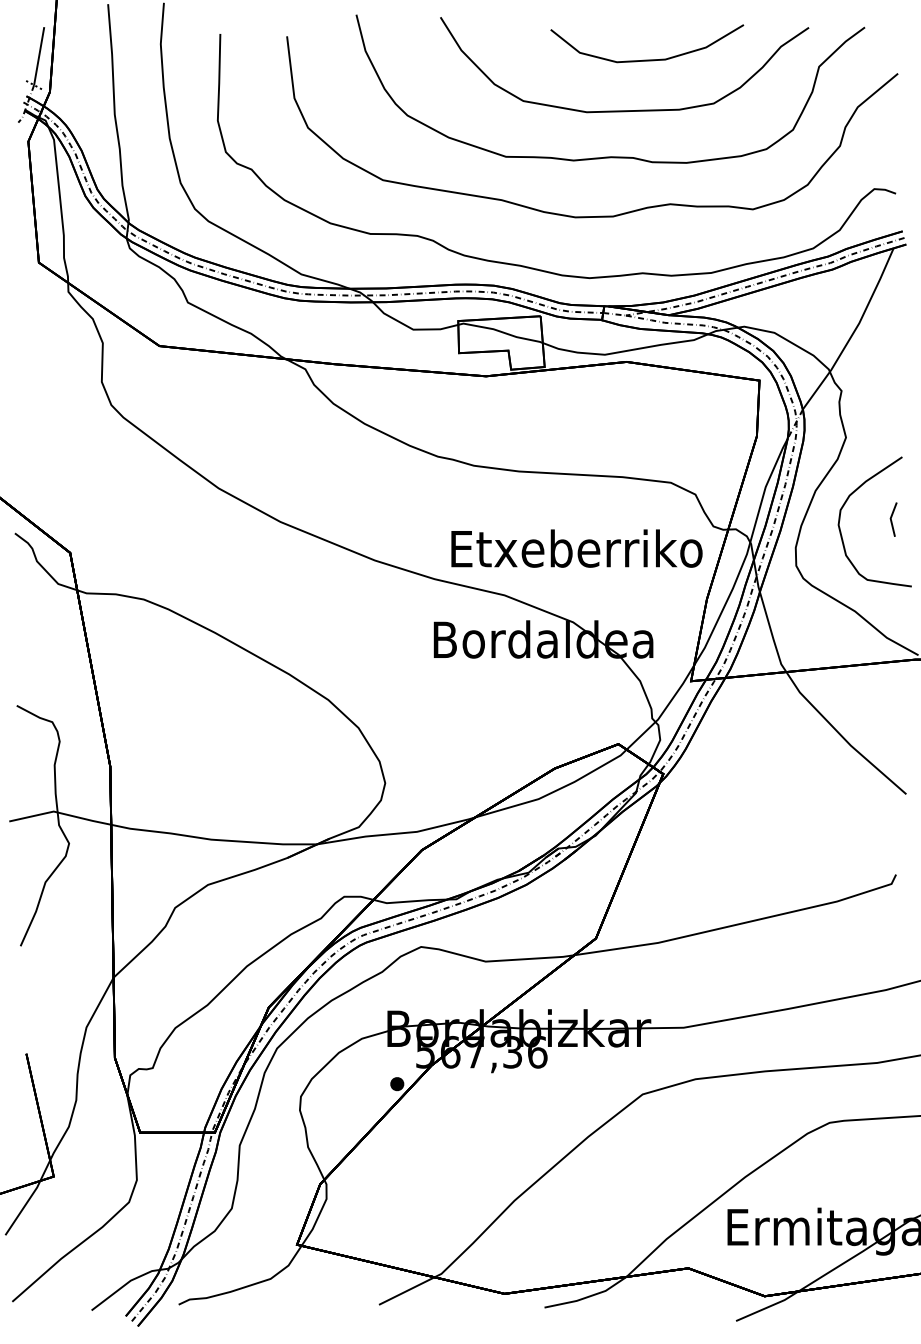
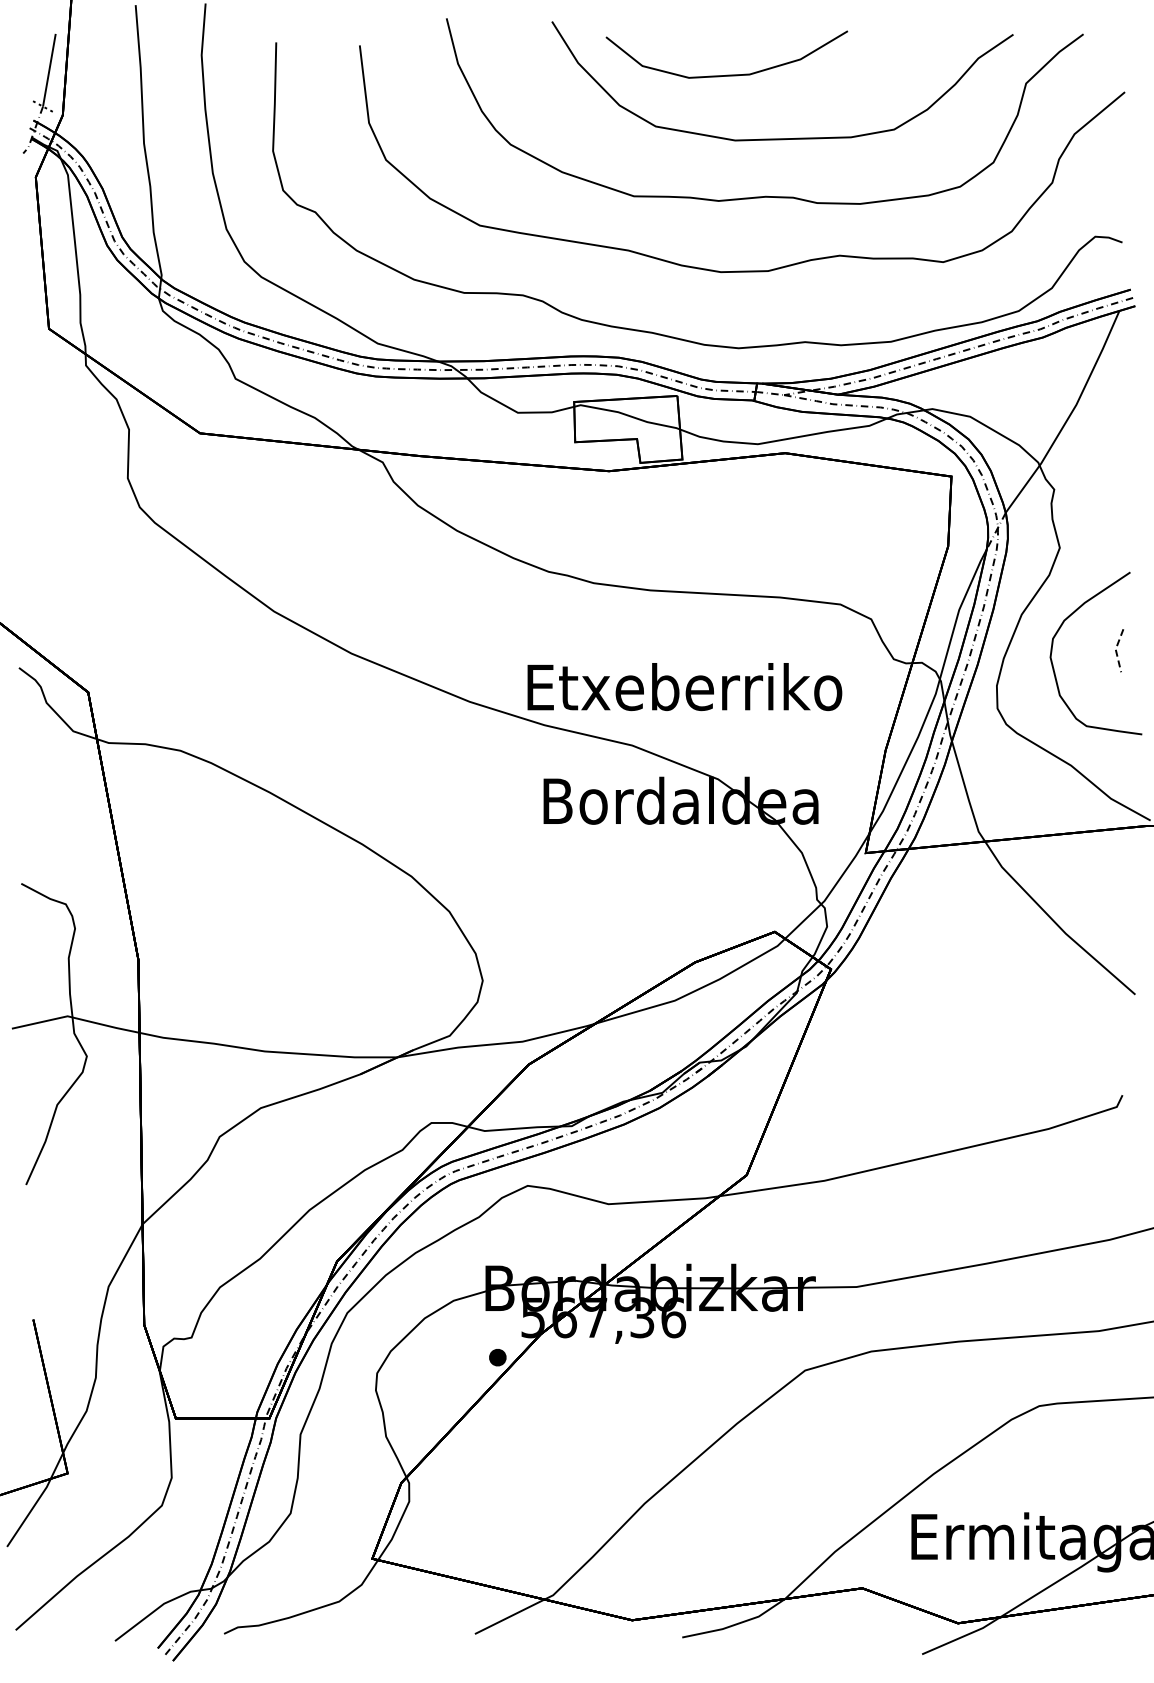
curve: (646, 59) -> (726, 74), moved
line: (890, 519) -> (1115, 650), solid -> dashed
text: (576, 549) -> (684, 687), moved

